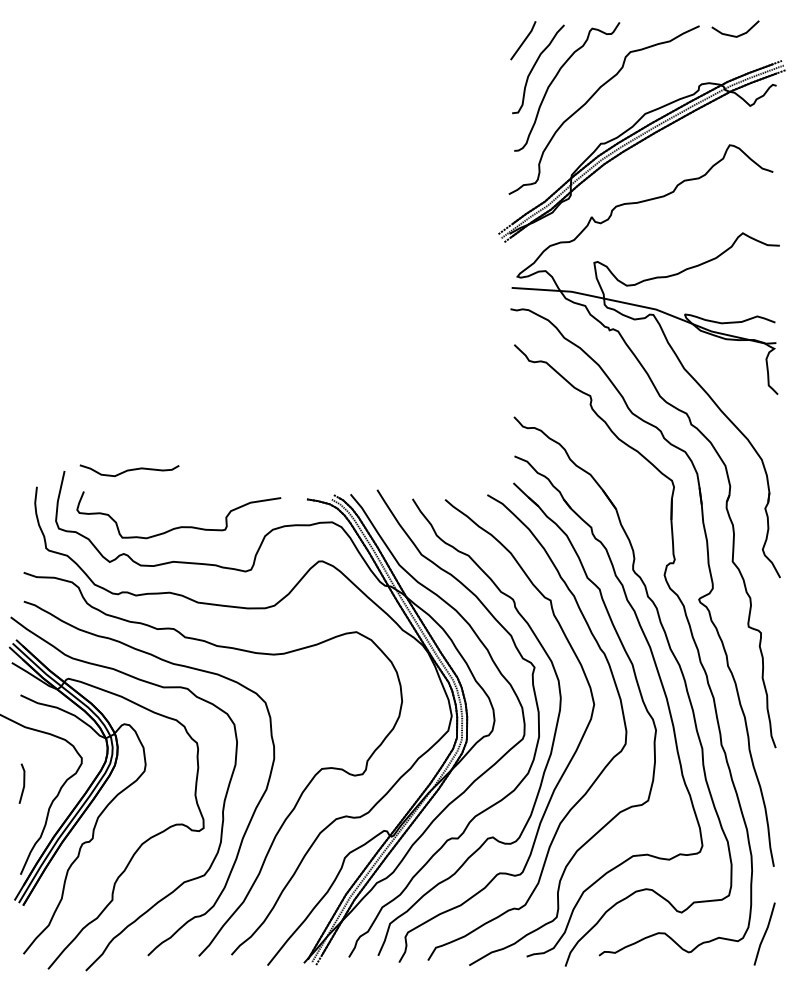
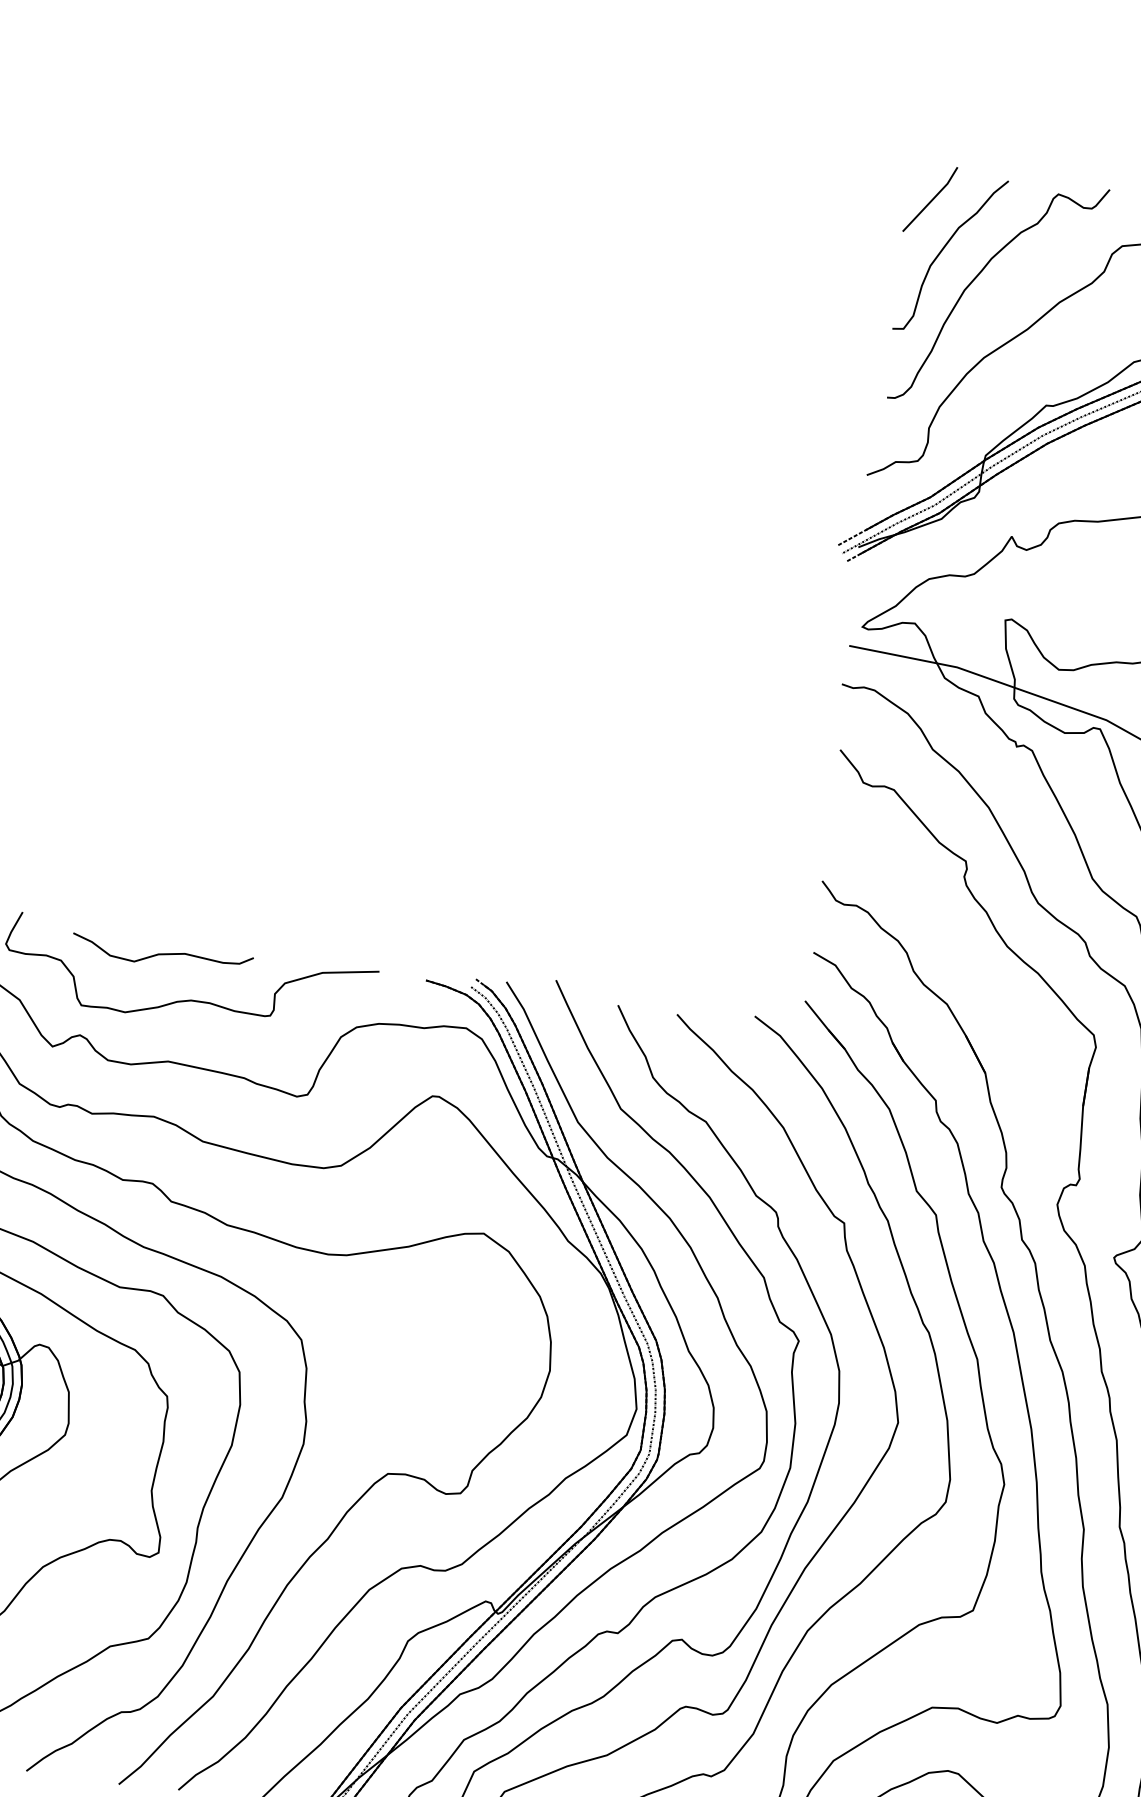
curve: (129, 470) -> (162, 954), moved

